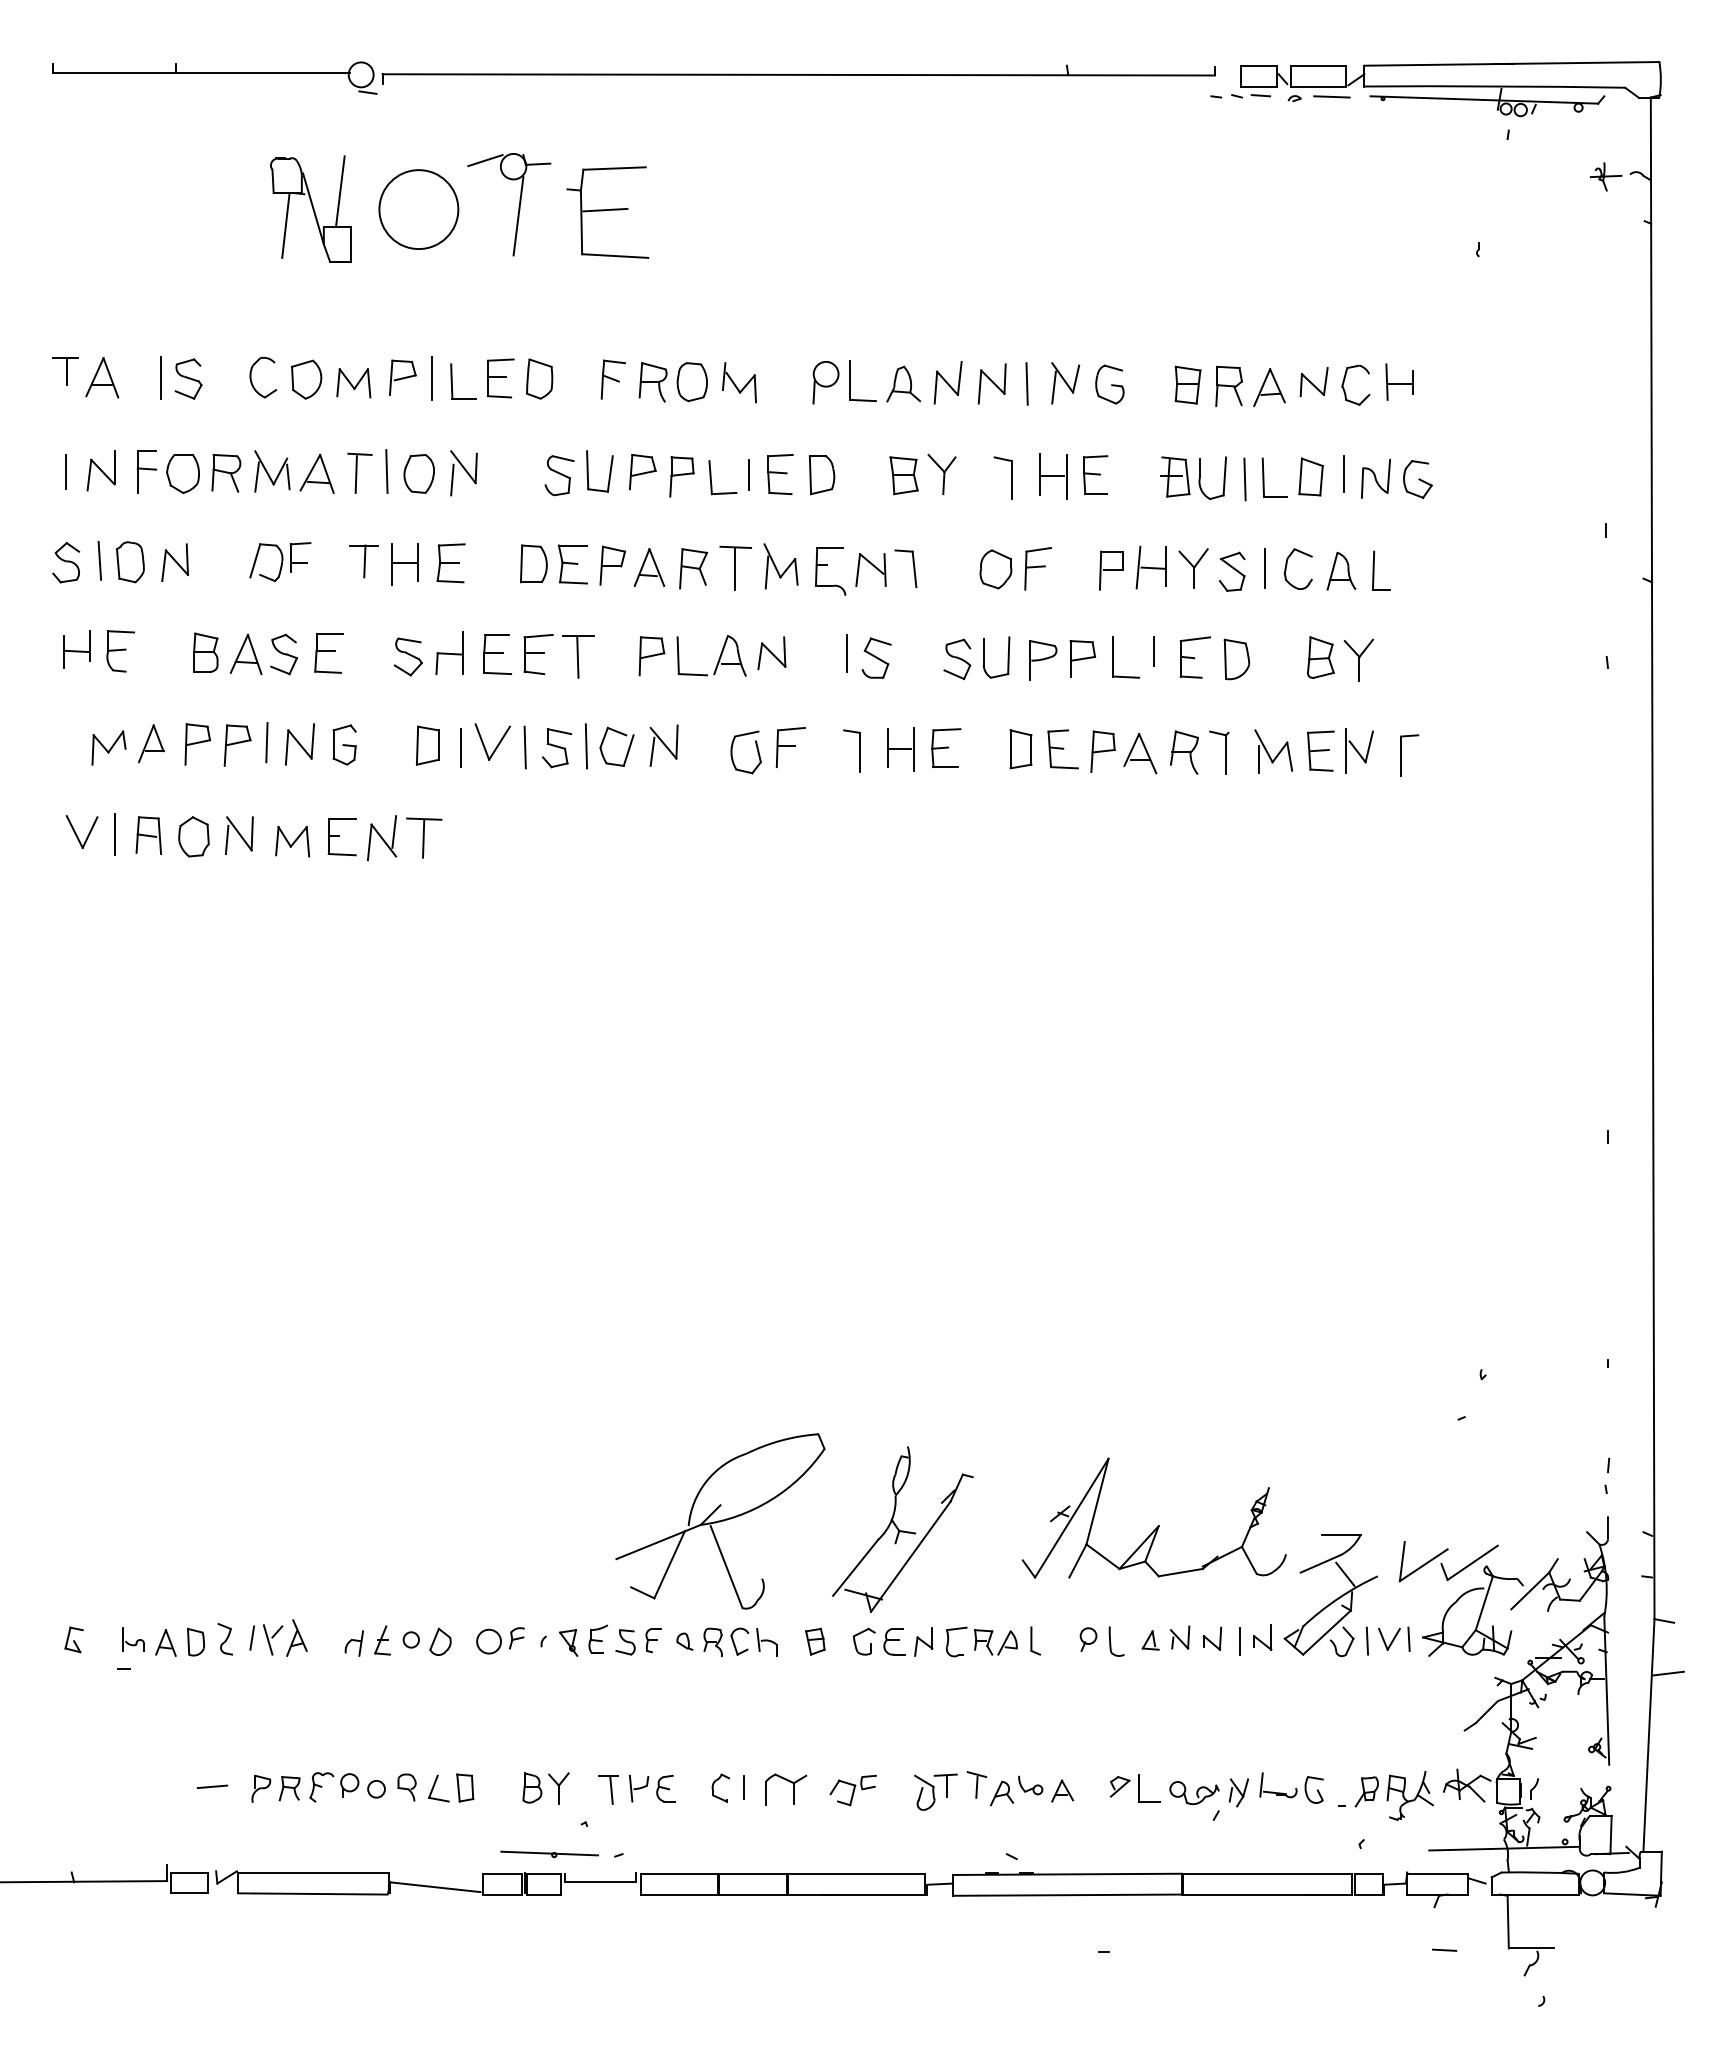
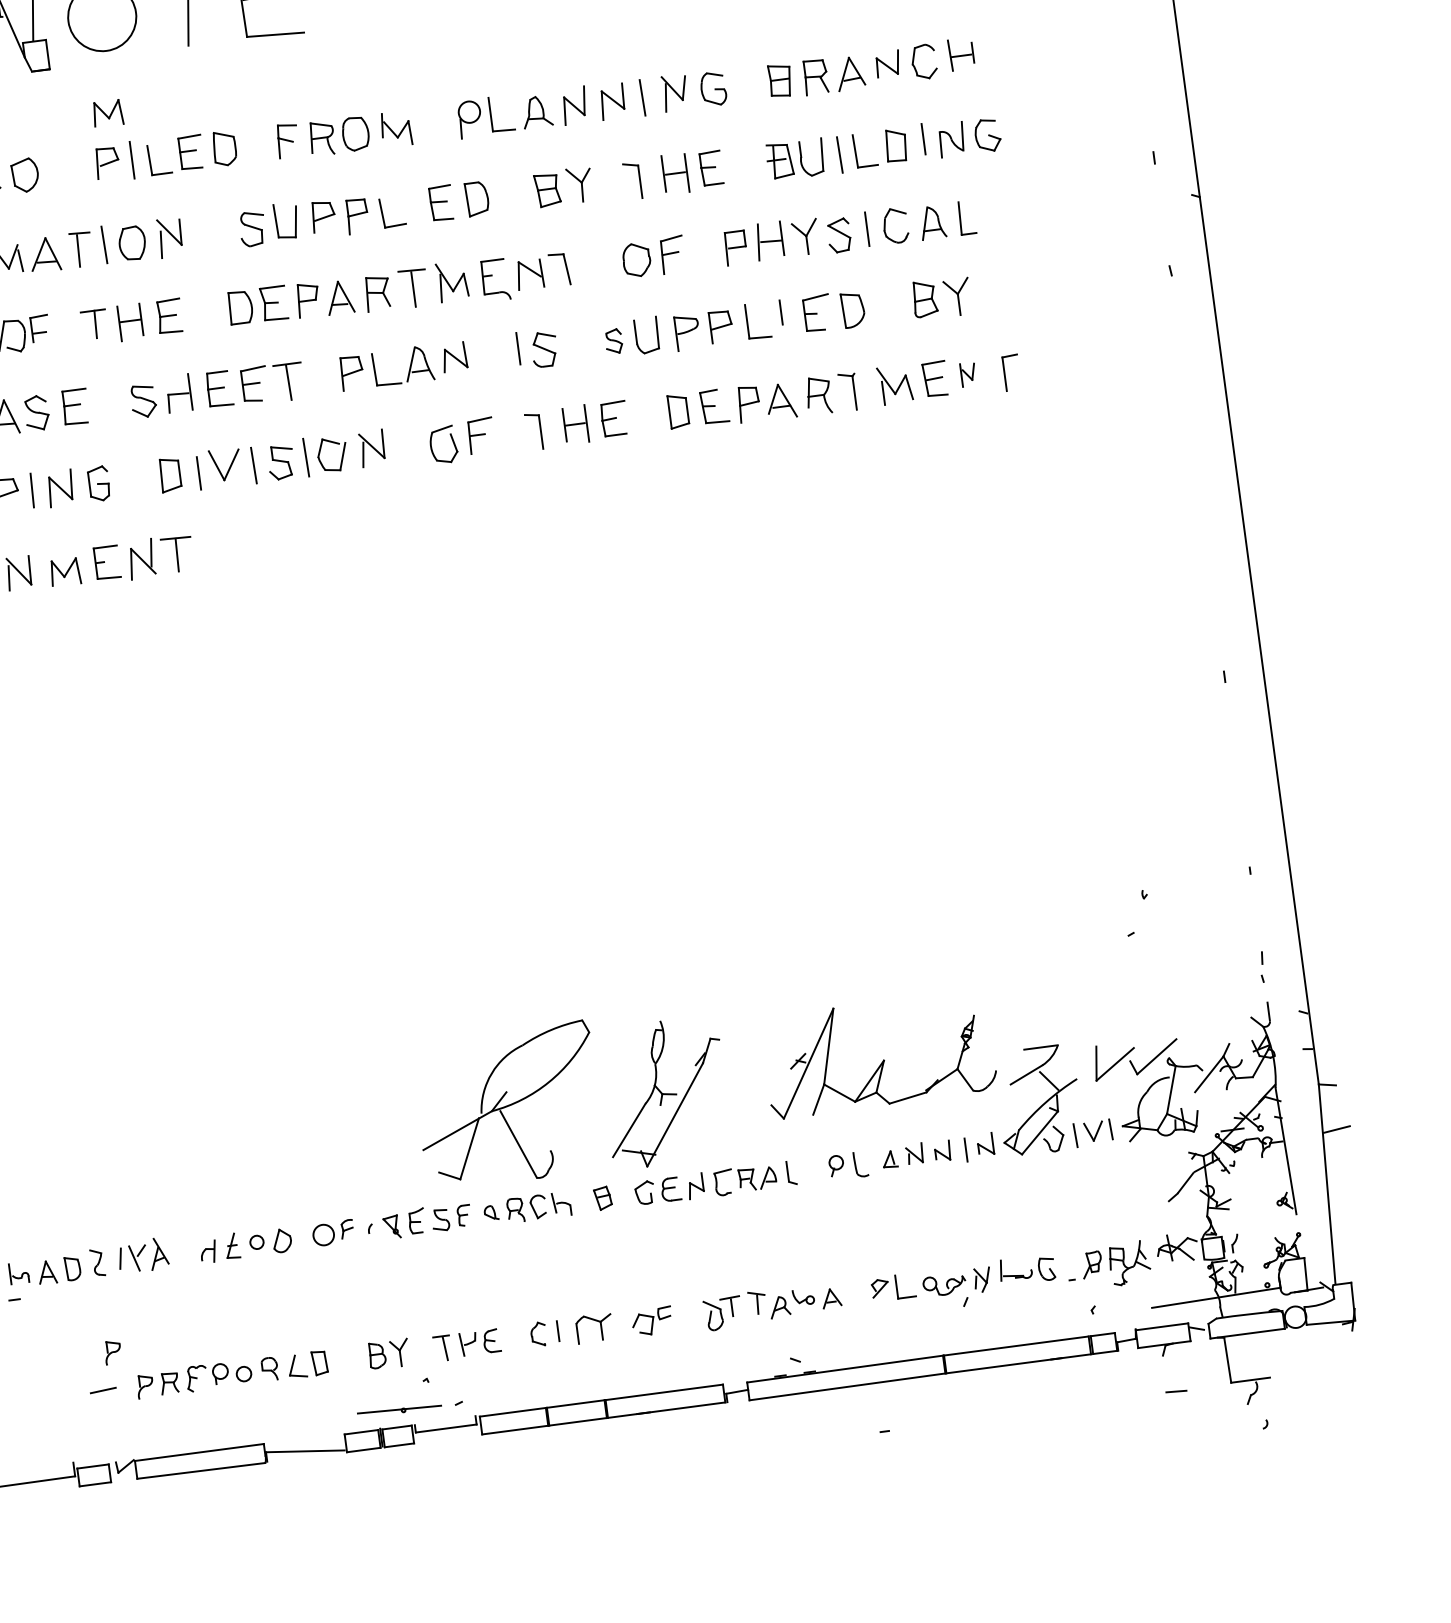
part: (353, 383) -> (107, 113), moved
line: (748, 474) -> (414, 206), removed
part: (957, 659) -> (614, 341), size x0.7
part: (1359, 750) -> (968, 374), size x0.6
part: (229, 1744) -> (113, 1352), added

